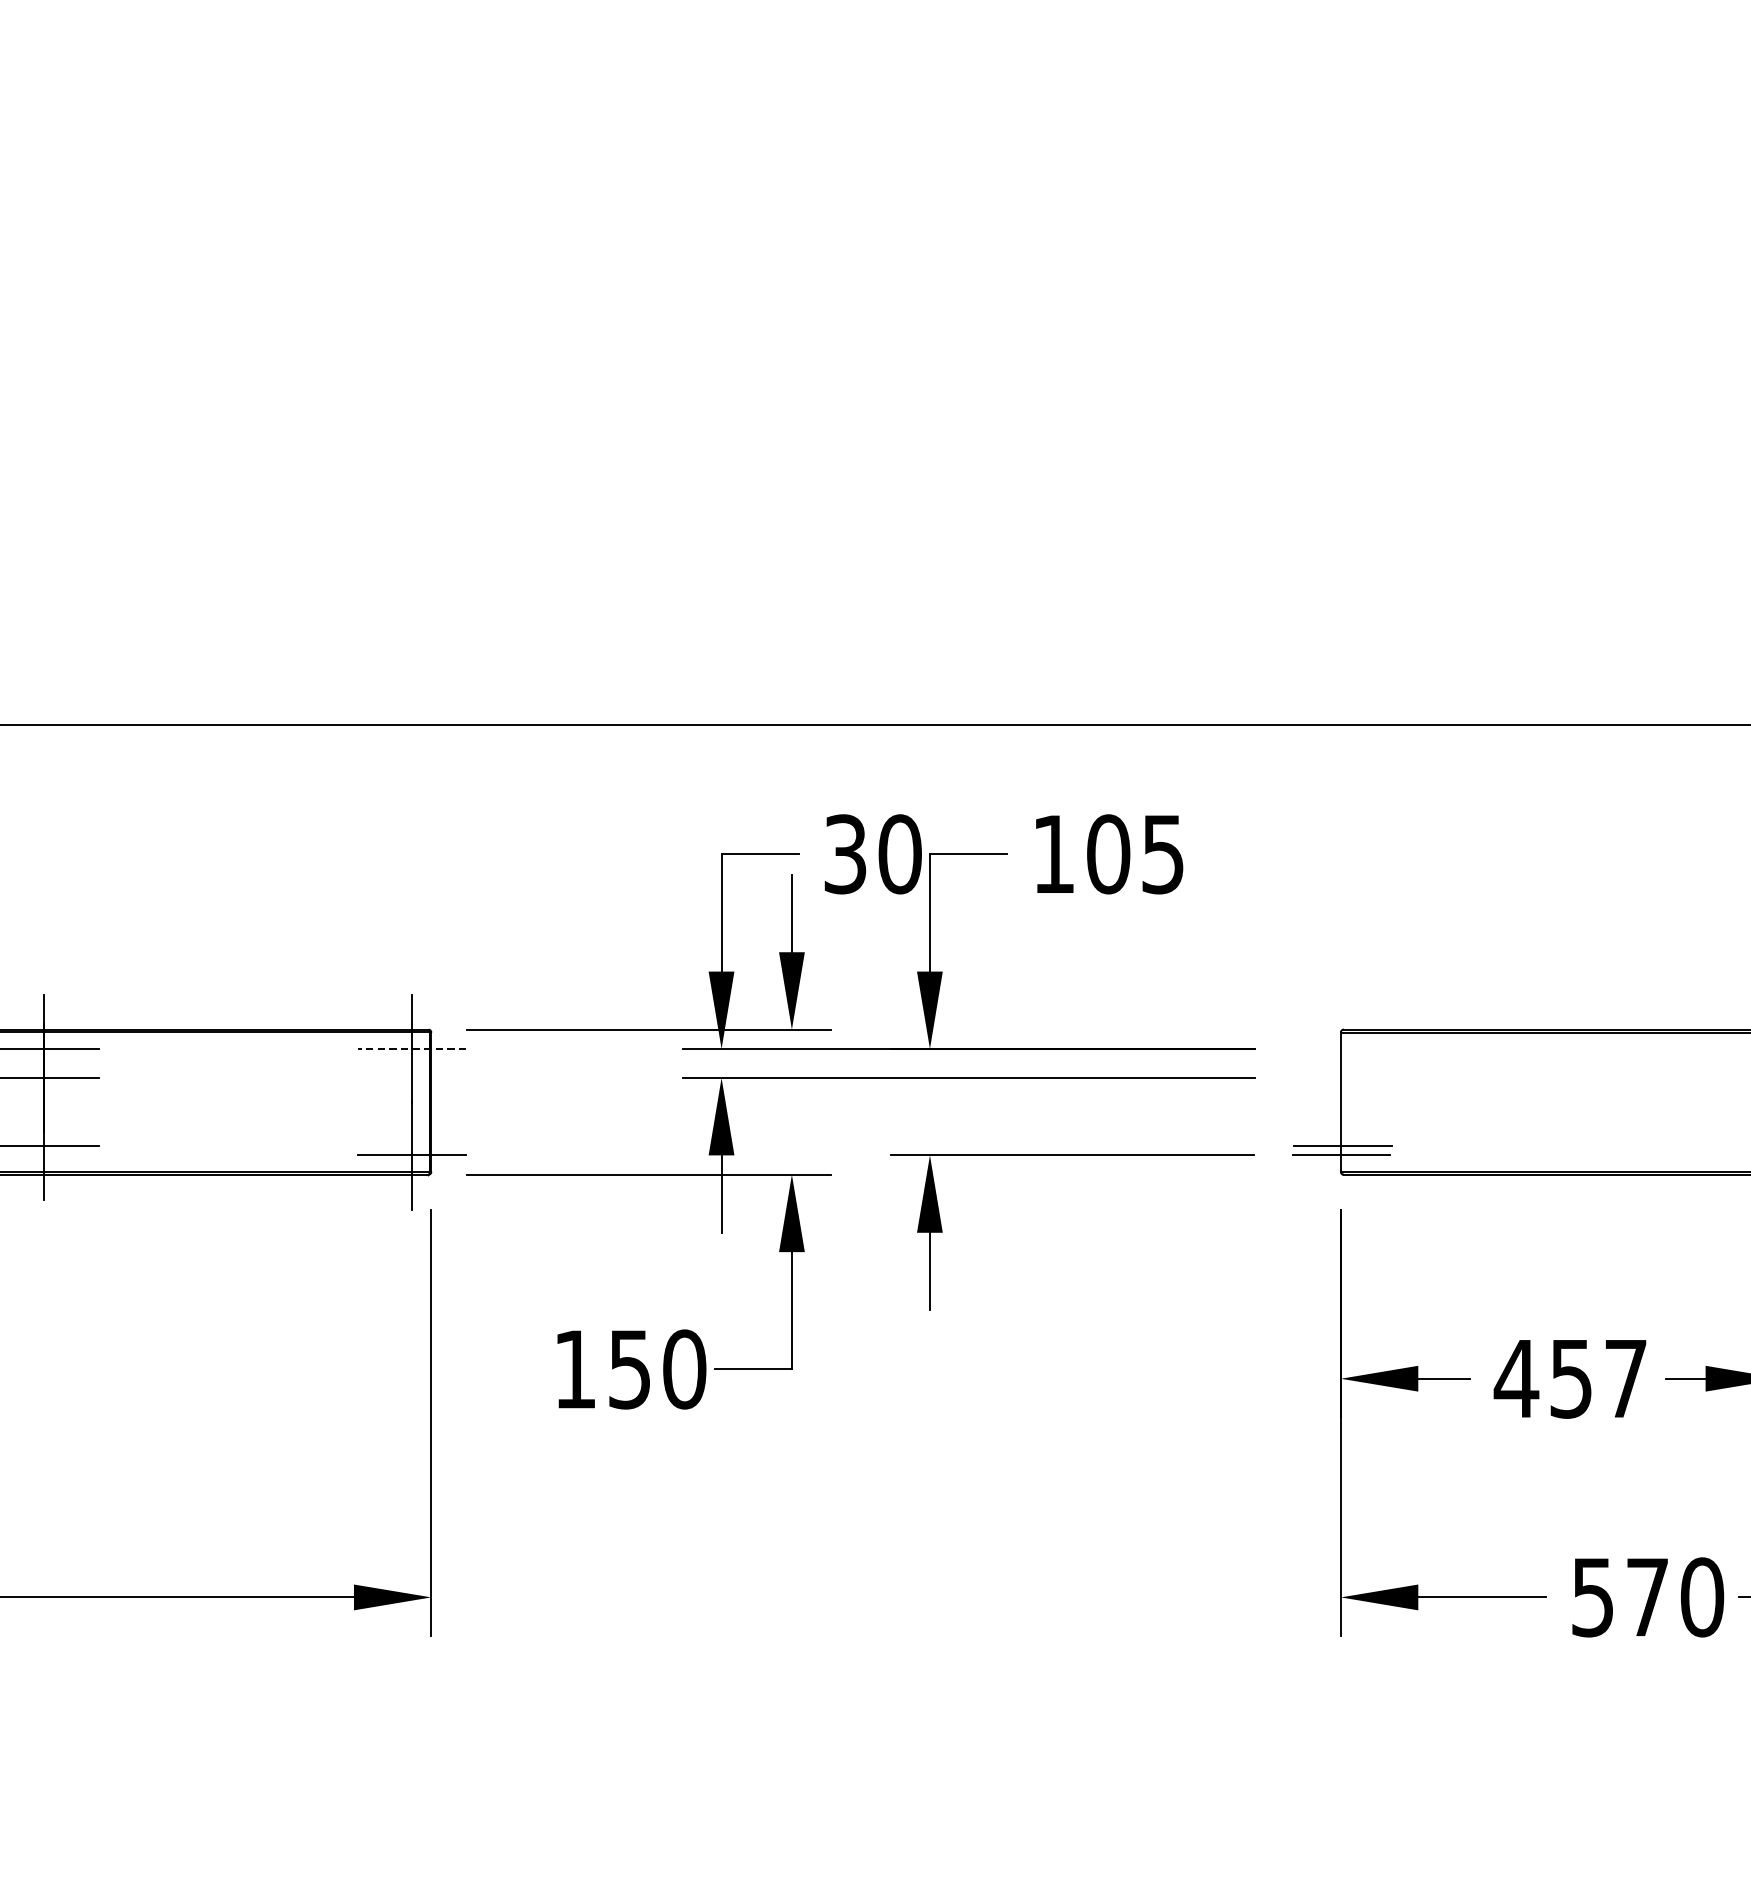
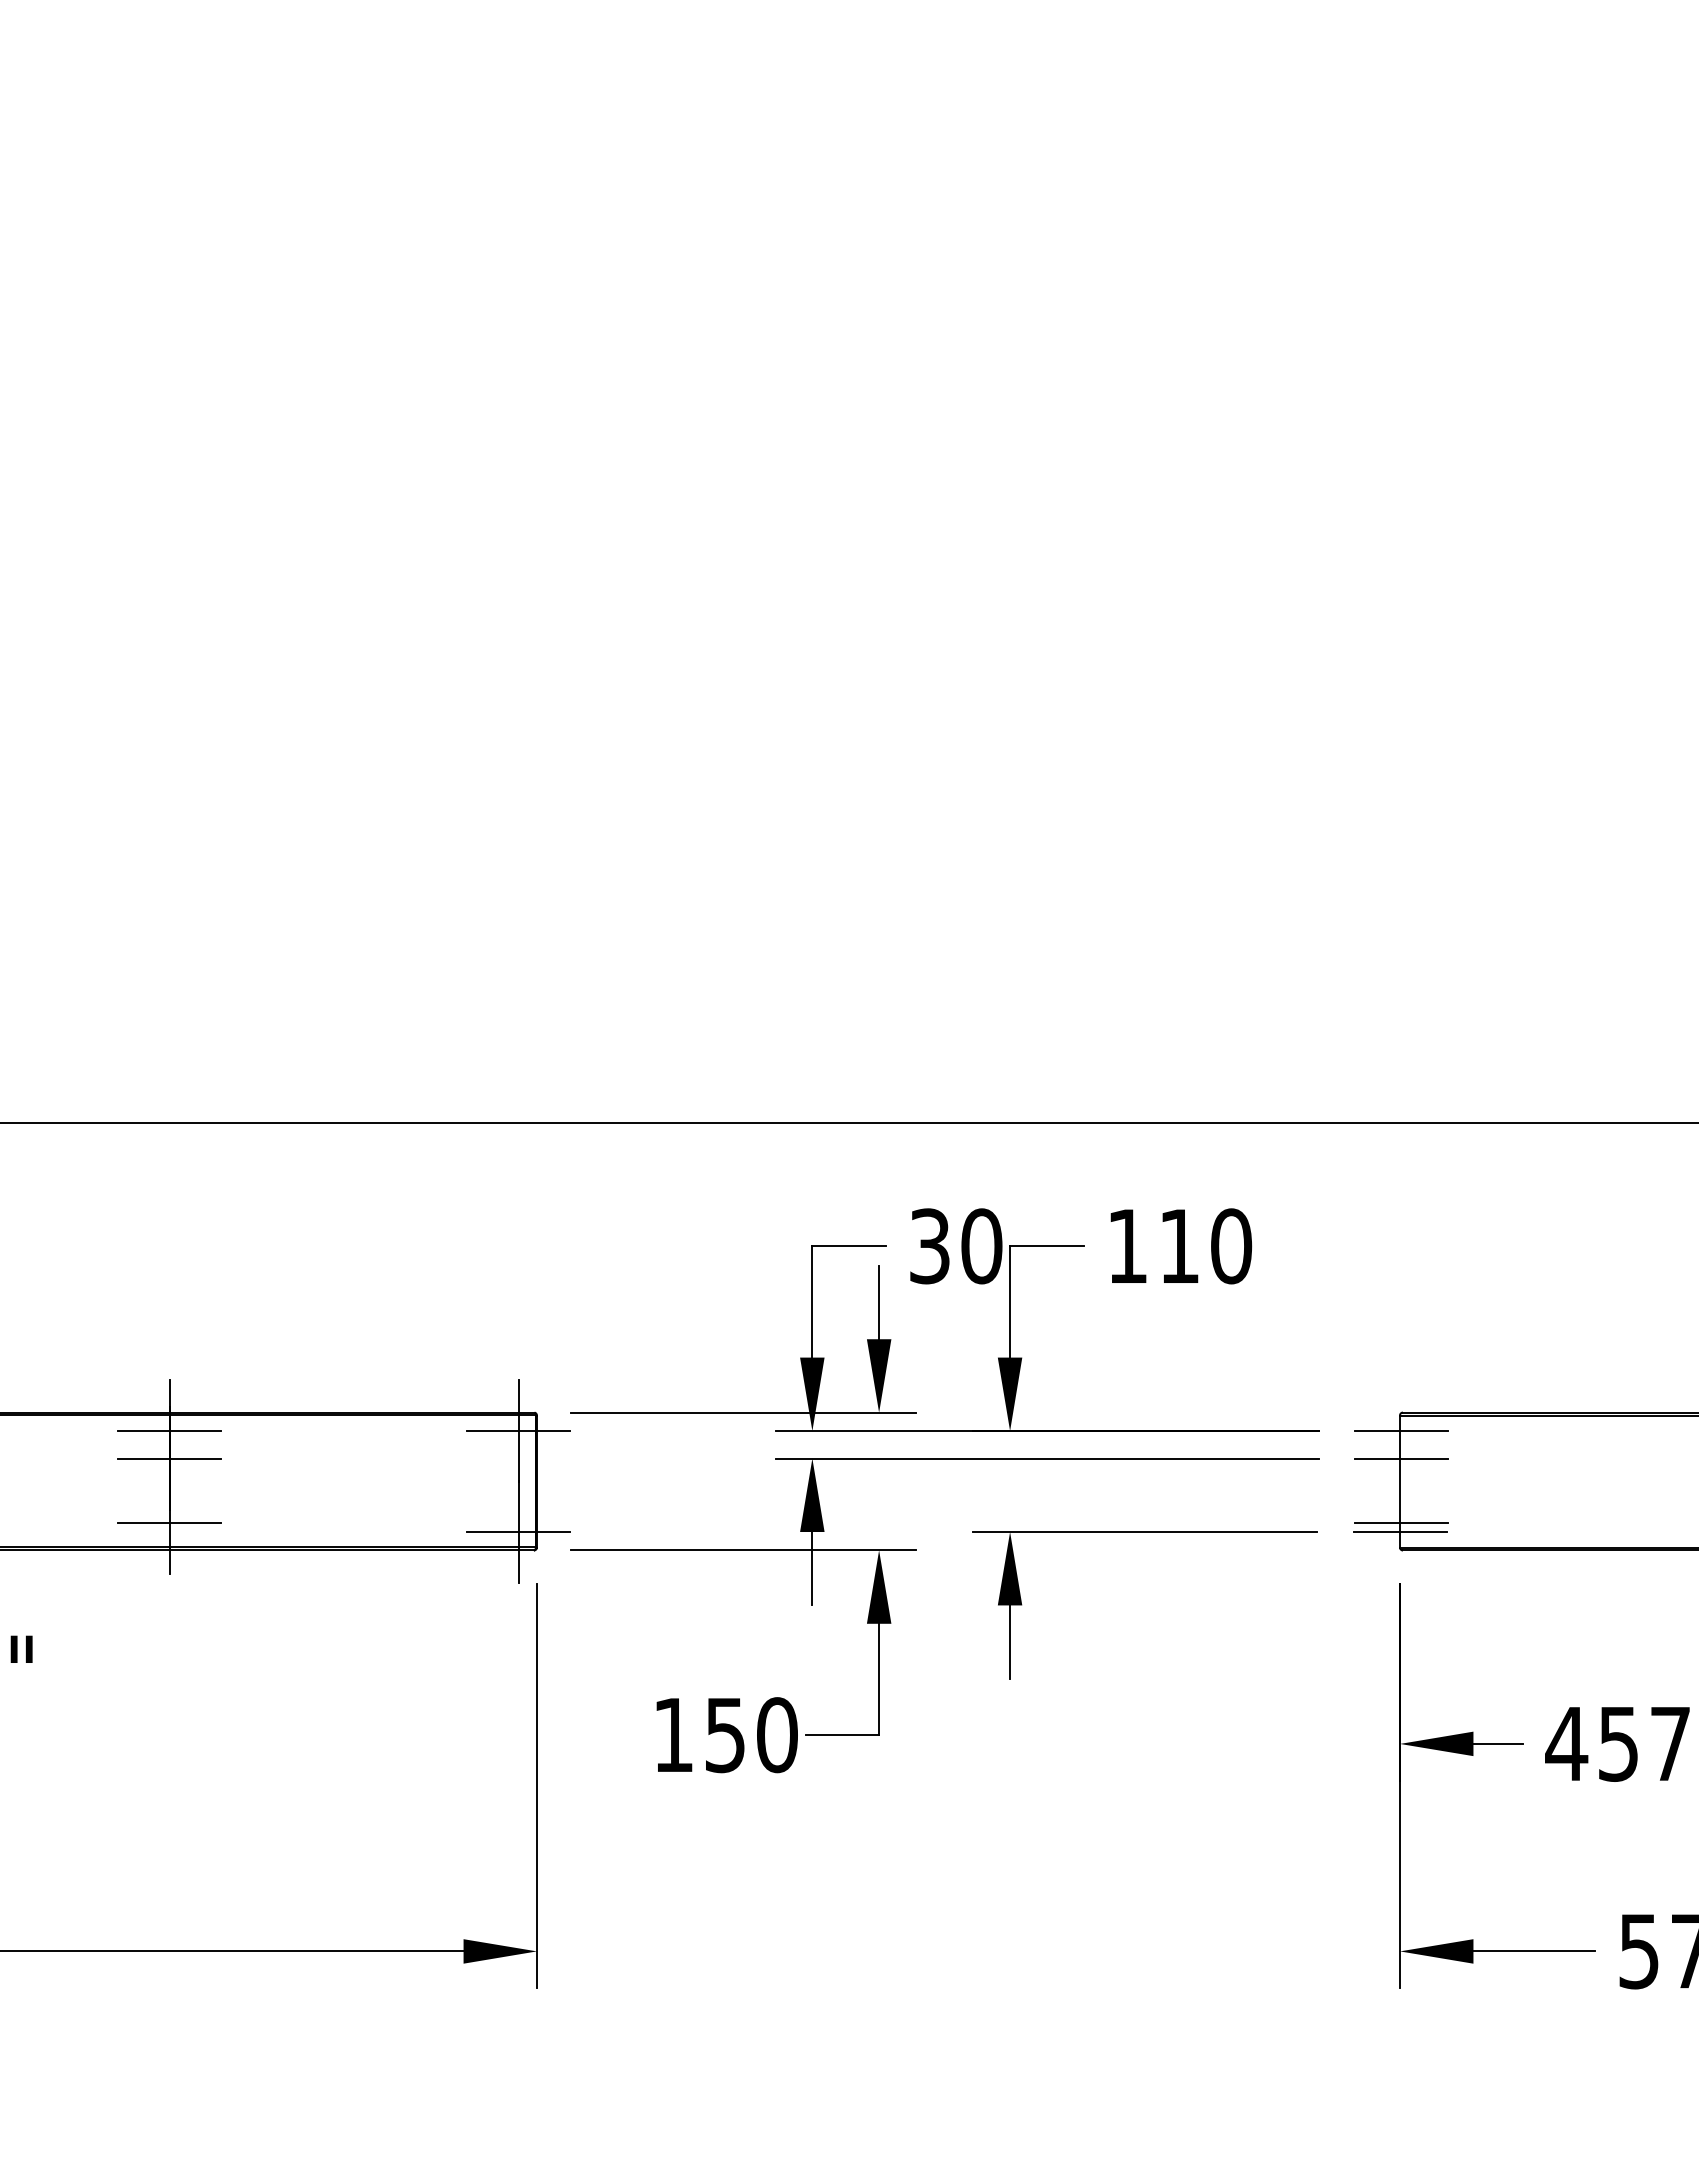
text: (1135, 854) -> (1205, 1246), 105 -> 110
line: (411, 1049) -> (518, 1431), dashed -> solid
line: (1342, 1049) -> (1401, 1431), added
line: (1342, 1077) -> (1401, 1458), added

